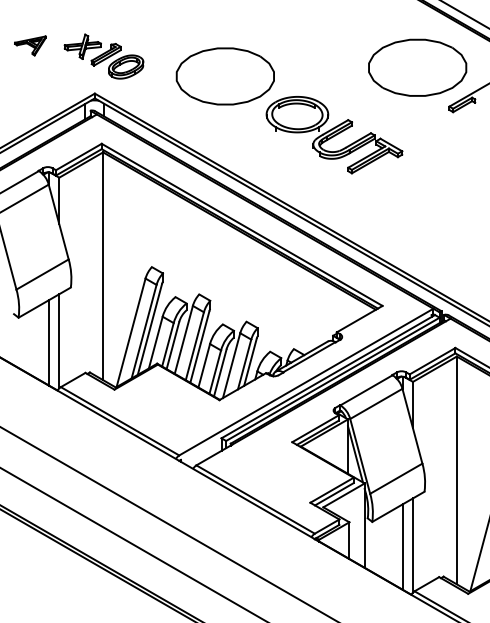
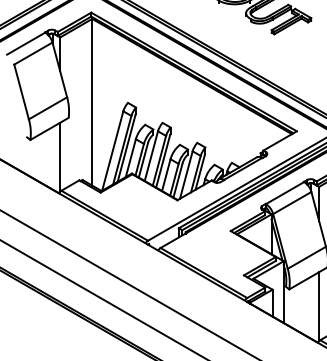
line: (48, 342) -> (52, 158), removed
line: (402, 546) -> (311, 307), removed

